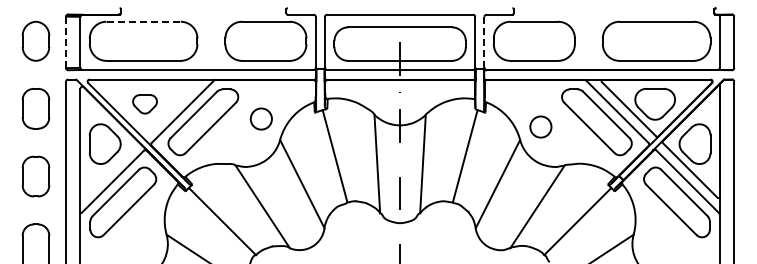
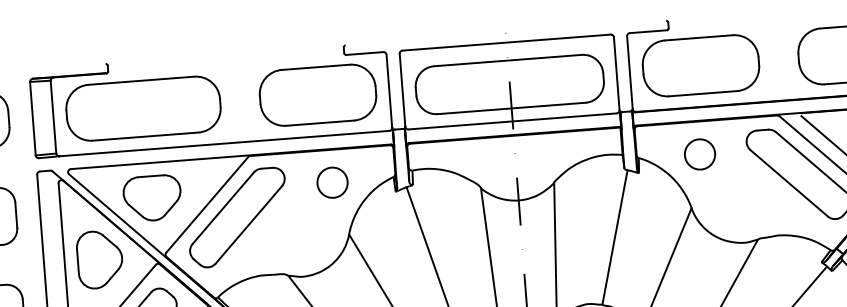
line: (144, 21) -> (142, 80), dashed -> solid
line: (66, 42) -> (33, 118), dashed -> solid
line: (484, 42) -> (630, 72), dashed -> solid
part: (144, 104) -> (151, 198), size x1.67
circle: (260, 118) -> (331, 182), moved
circle: (540, 126) -> (699, 153), moved

